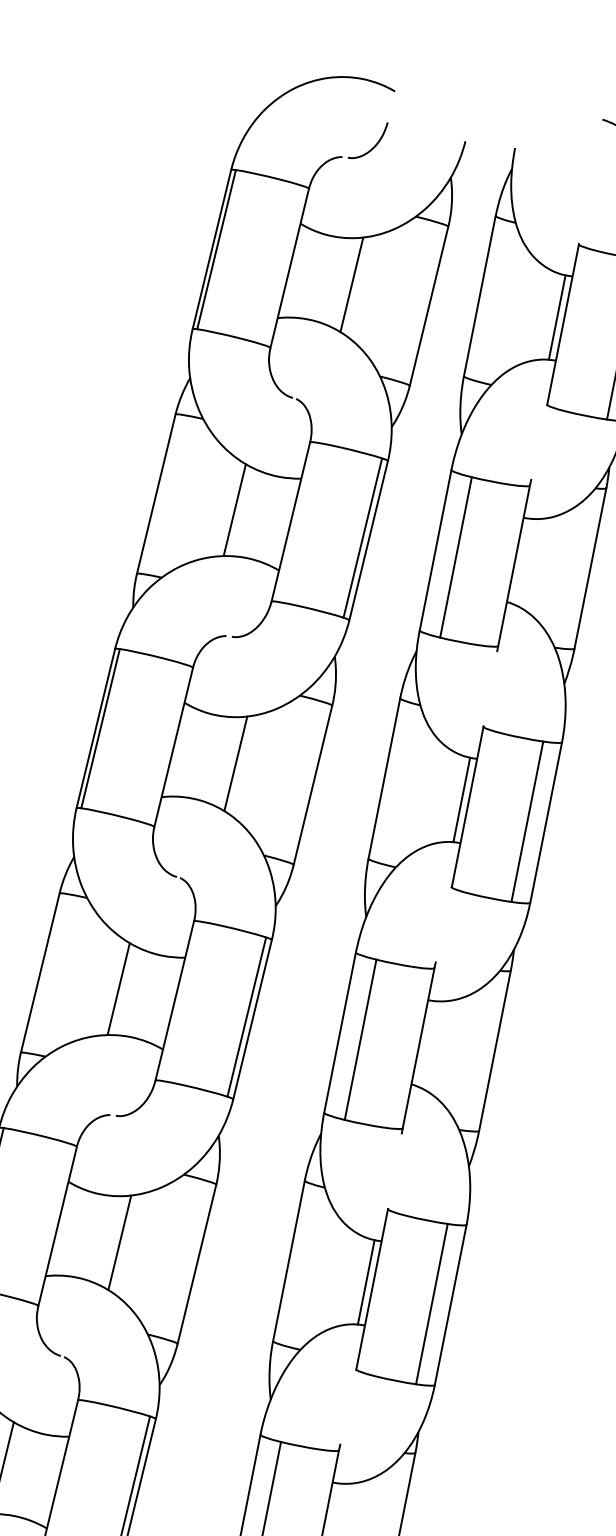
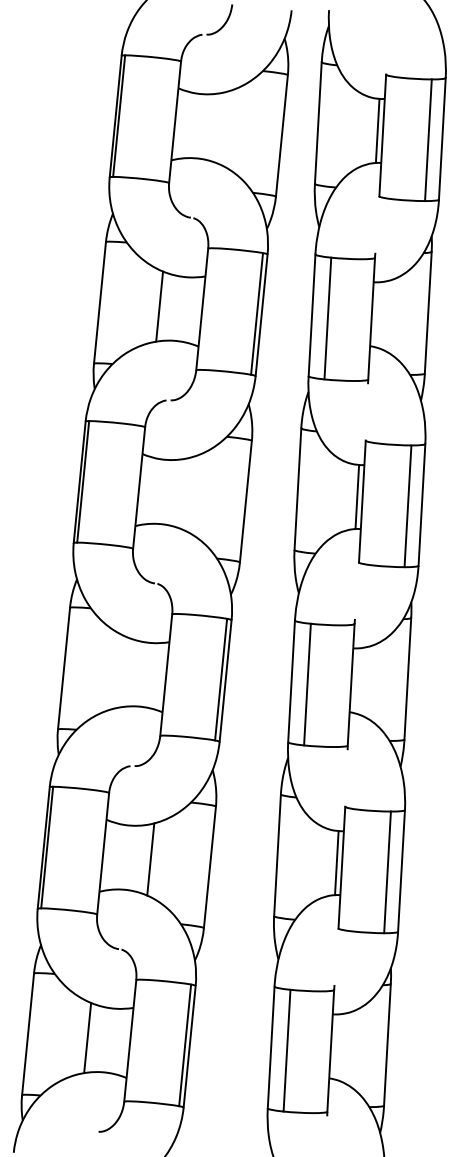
line: (351, 284) -> (222, 127), removed
line: (235, 763) -> (186, 493), removed
line: (118, 989) -> (123, 672), removed

